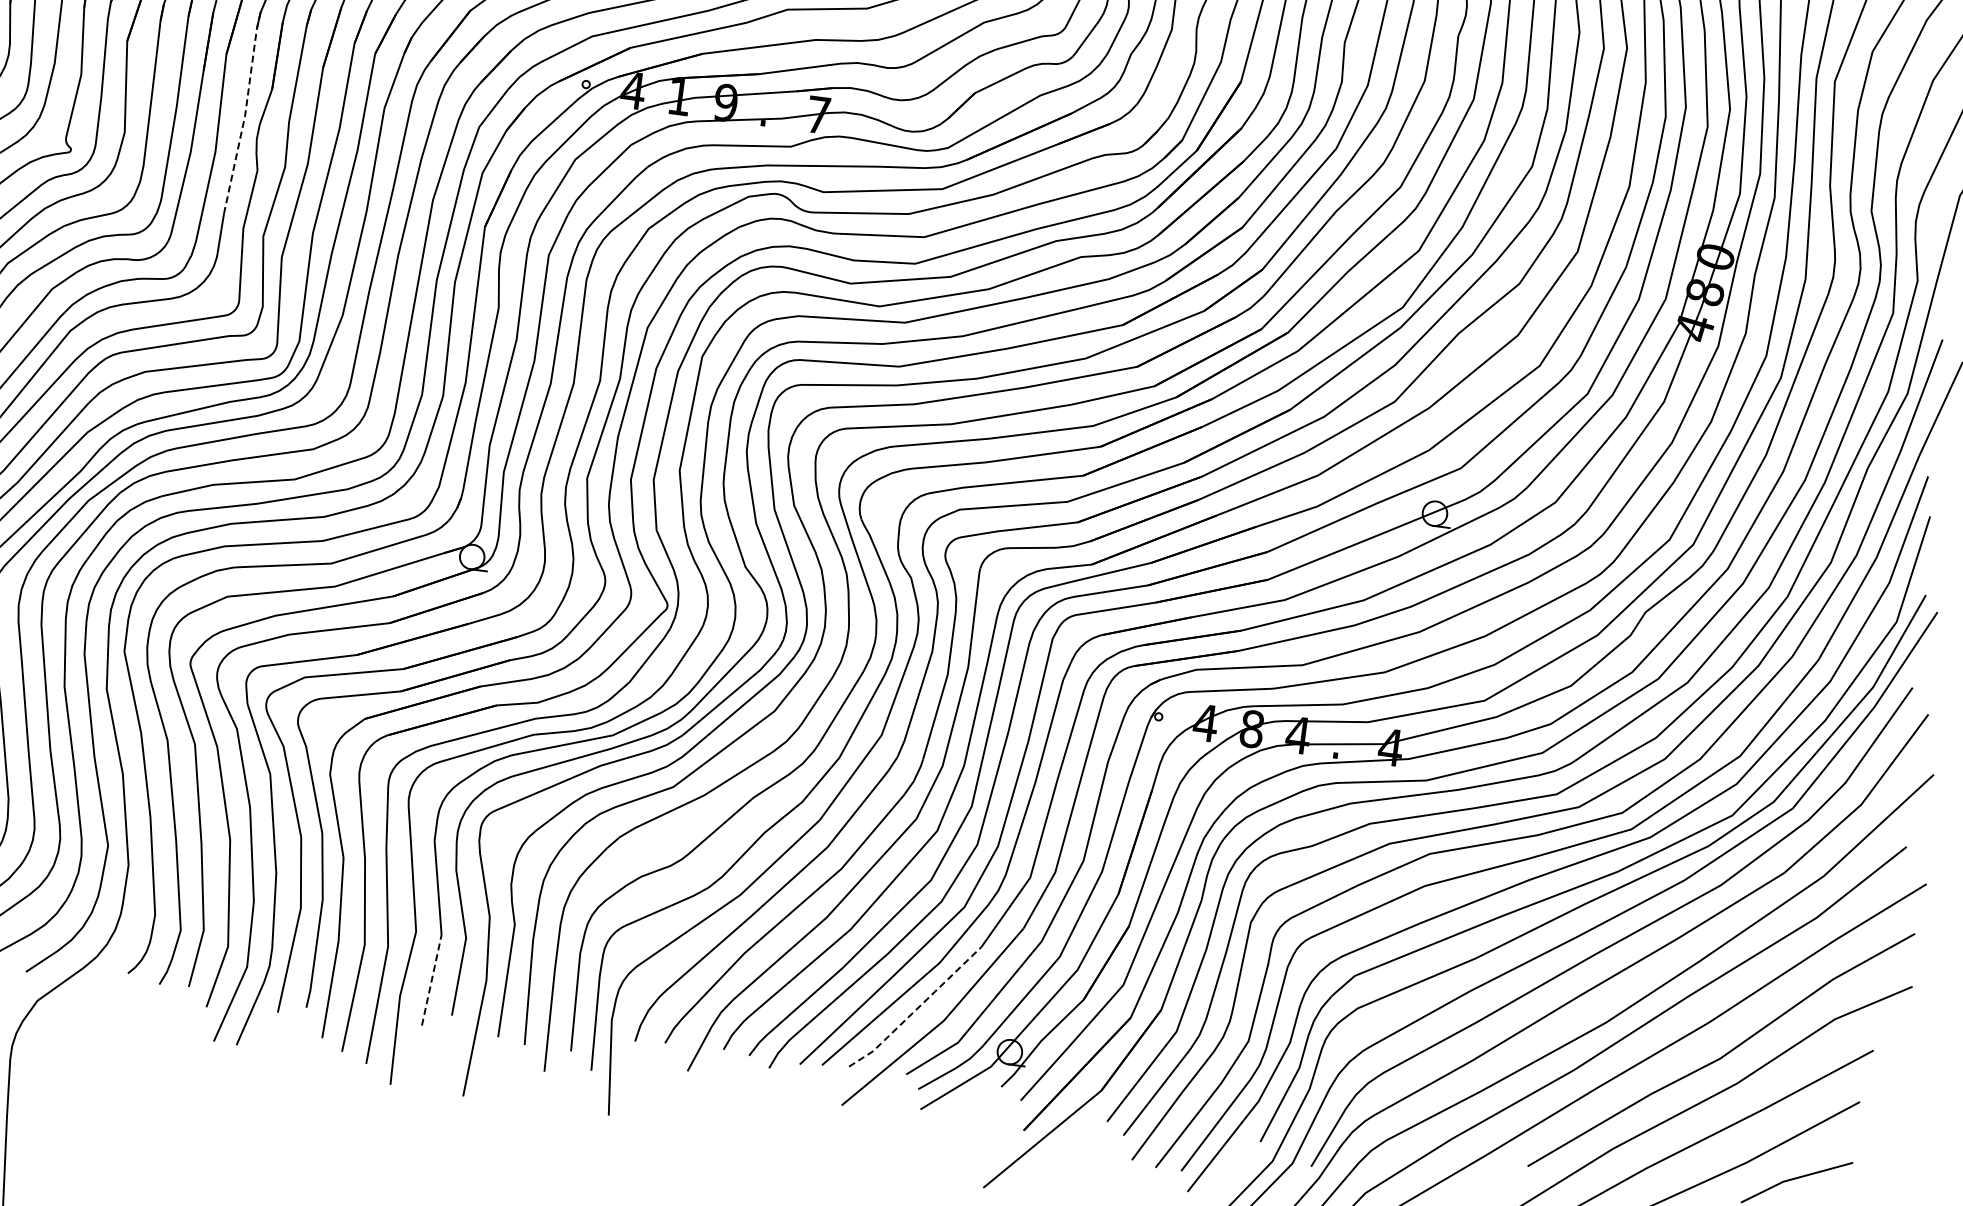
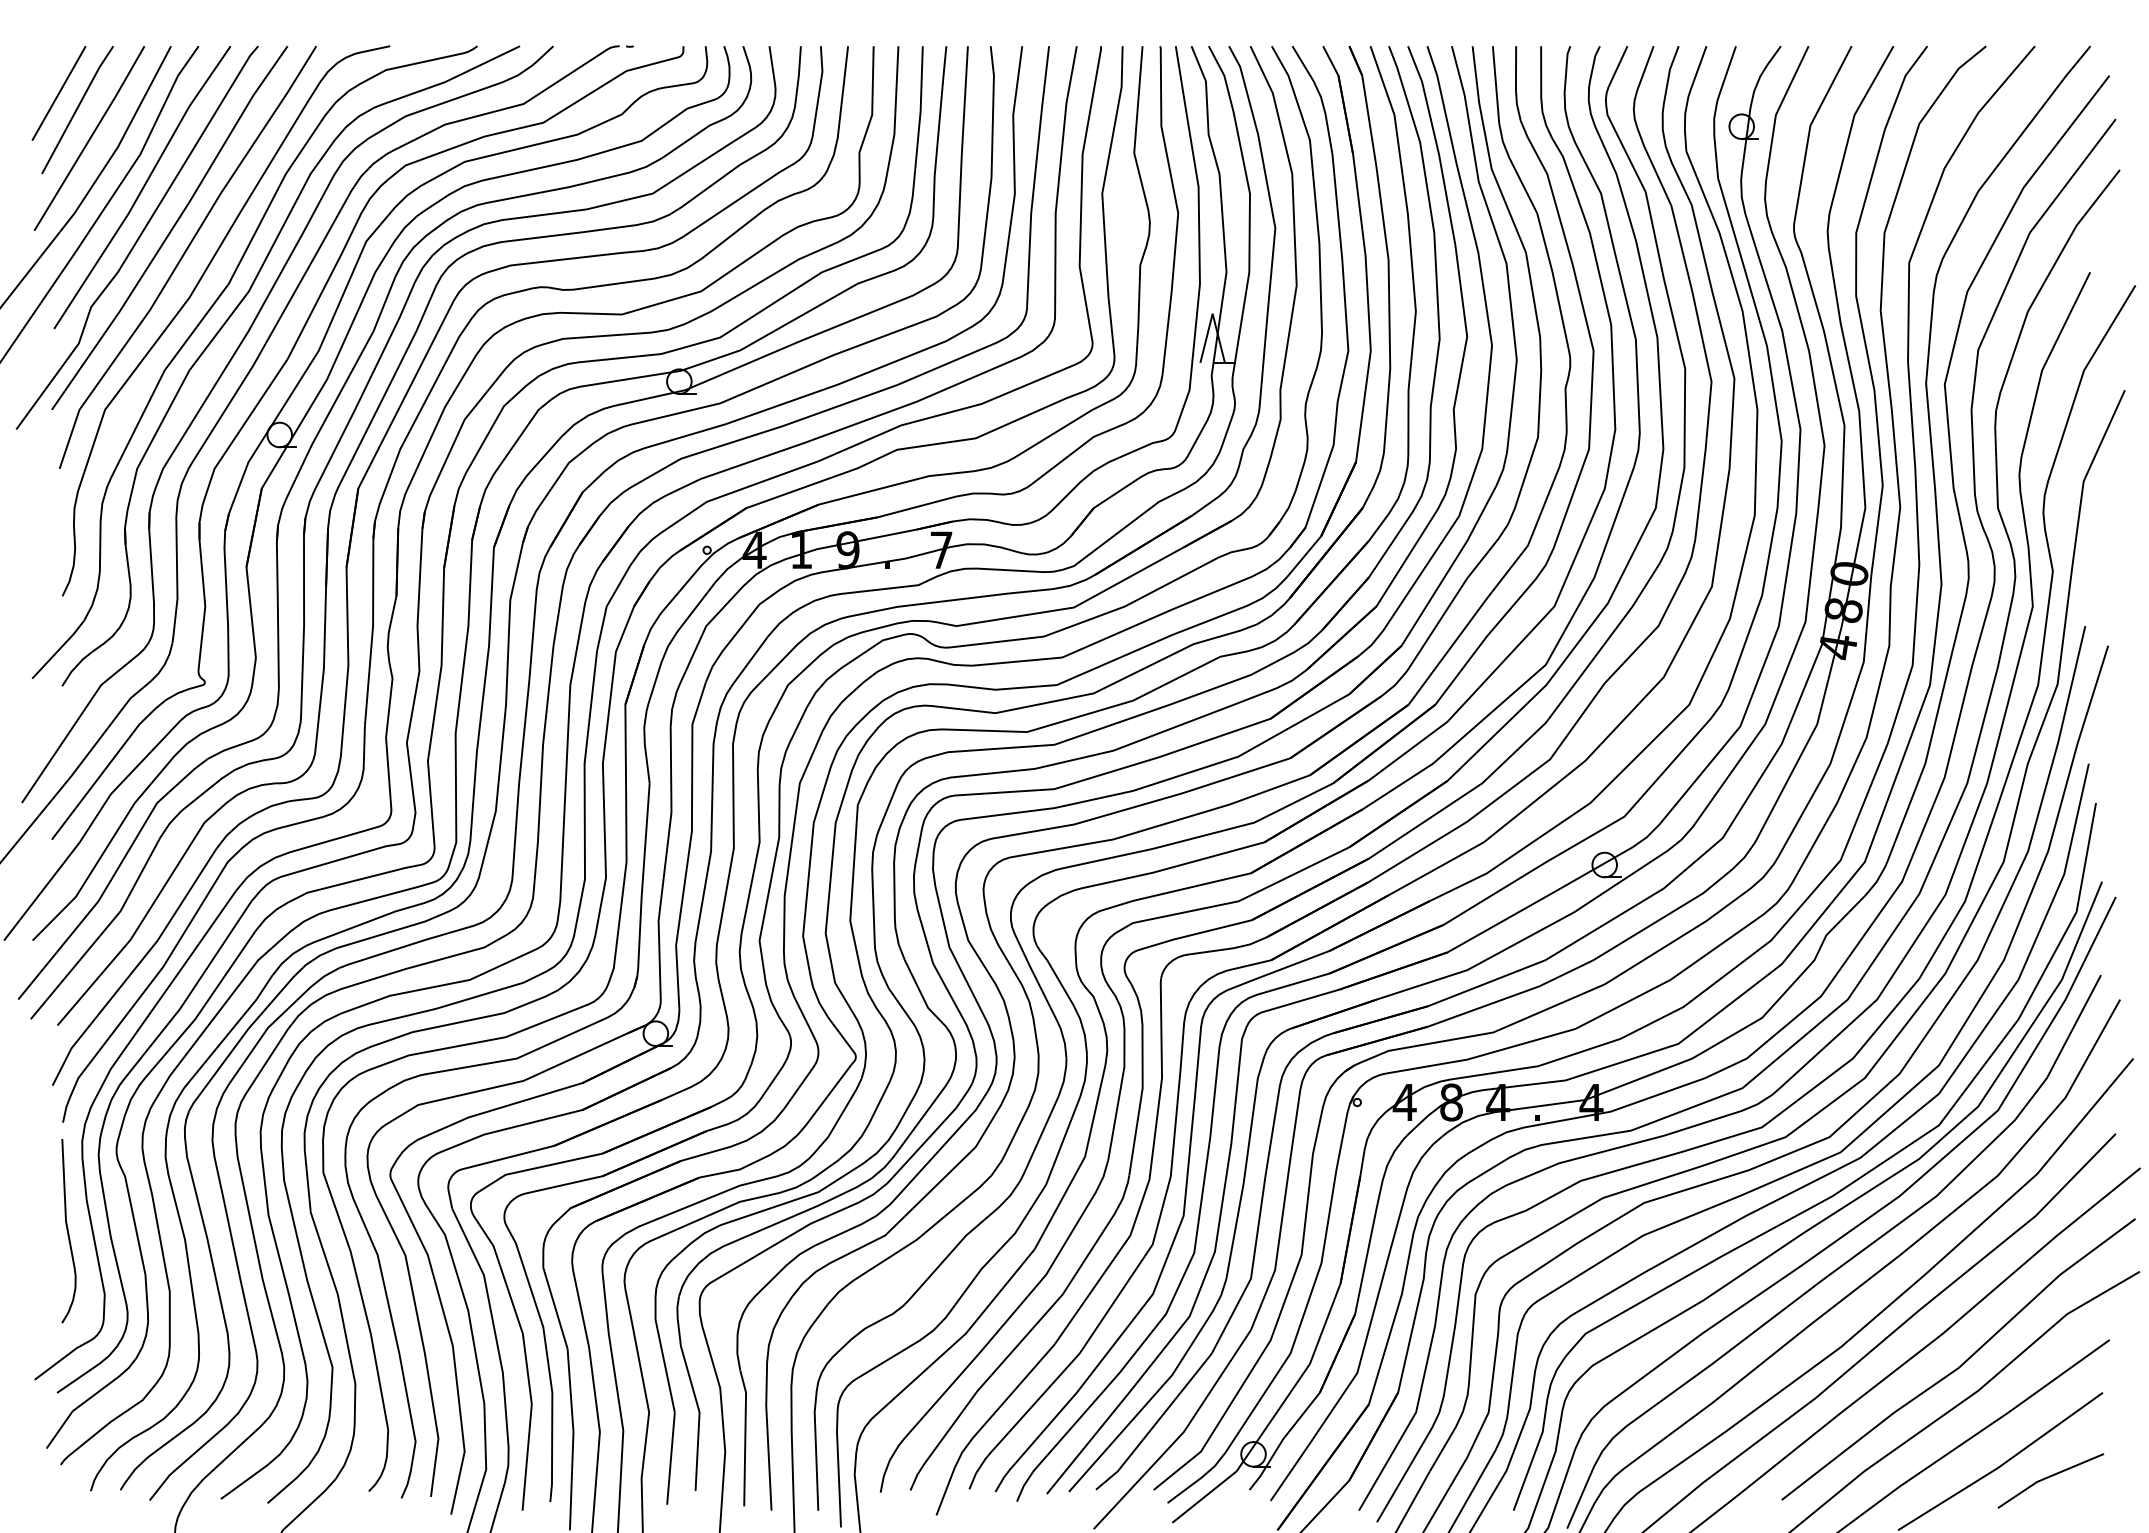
line: (245, 113) -> (373, 623), dashed -> solid
line: (432, 980) -> (671, 1458), dashed -> solid
line: (916, 1008) -> (1155, 1423), dashed -> solid

